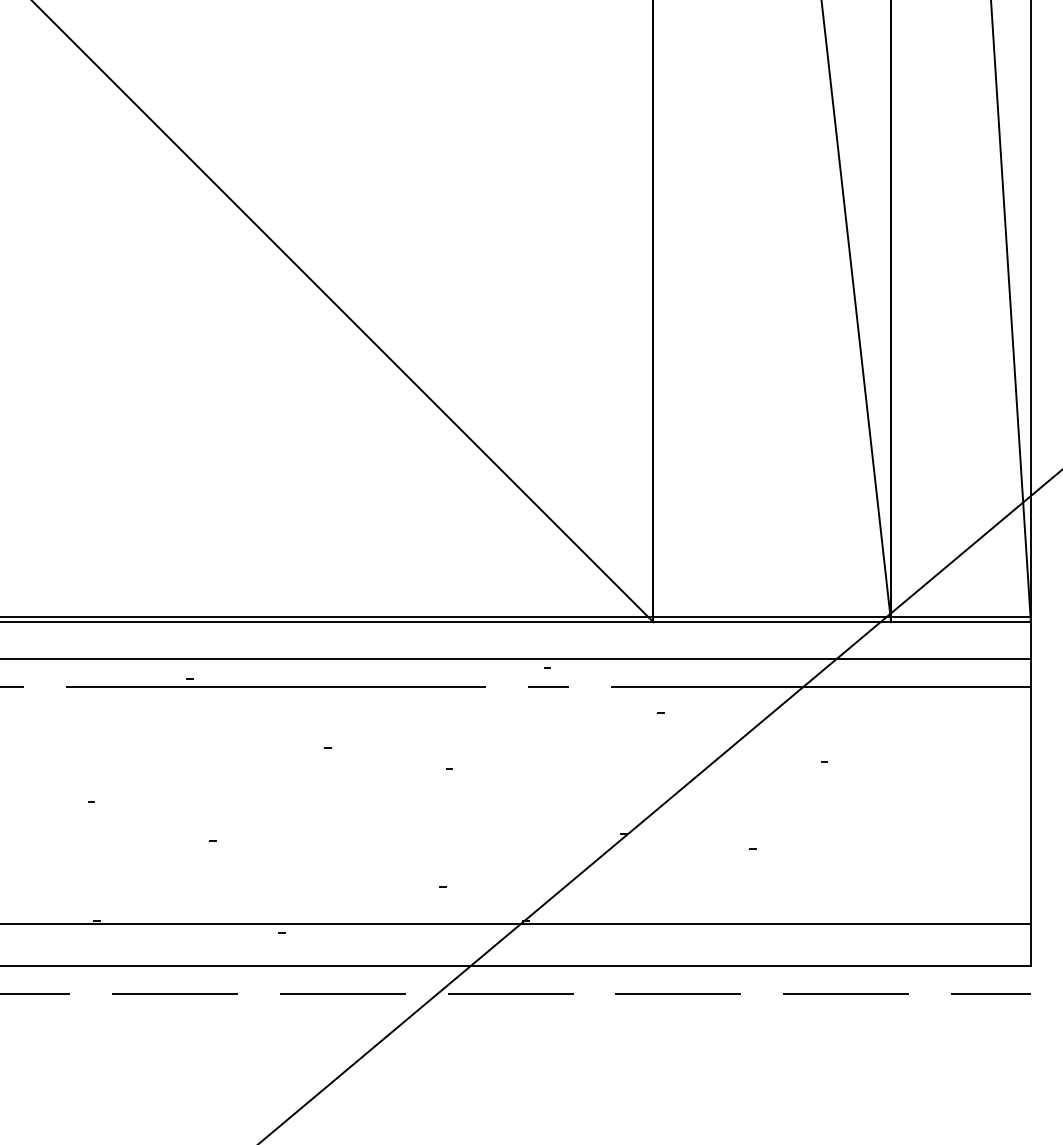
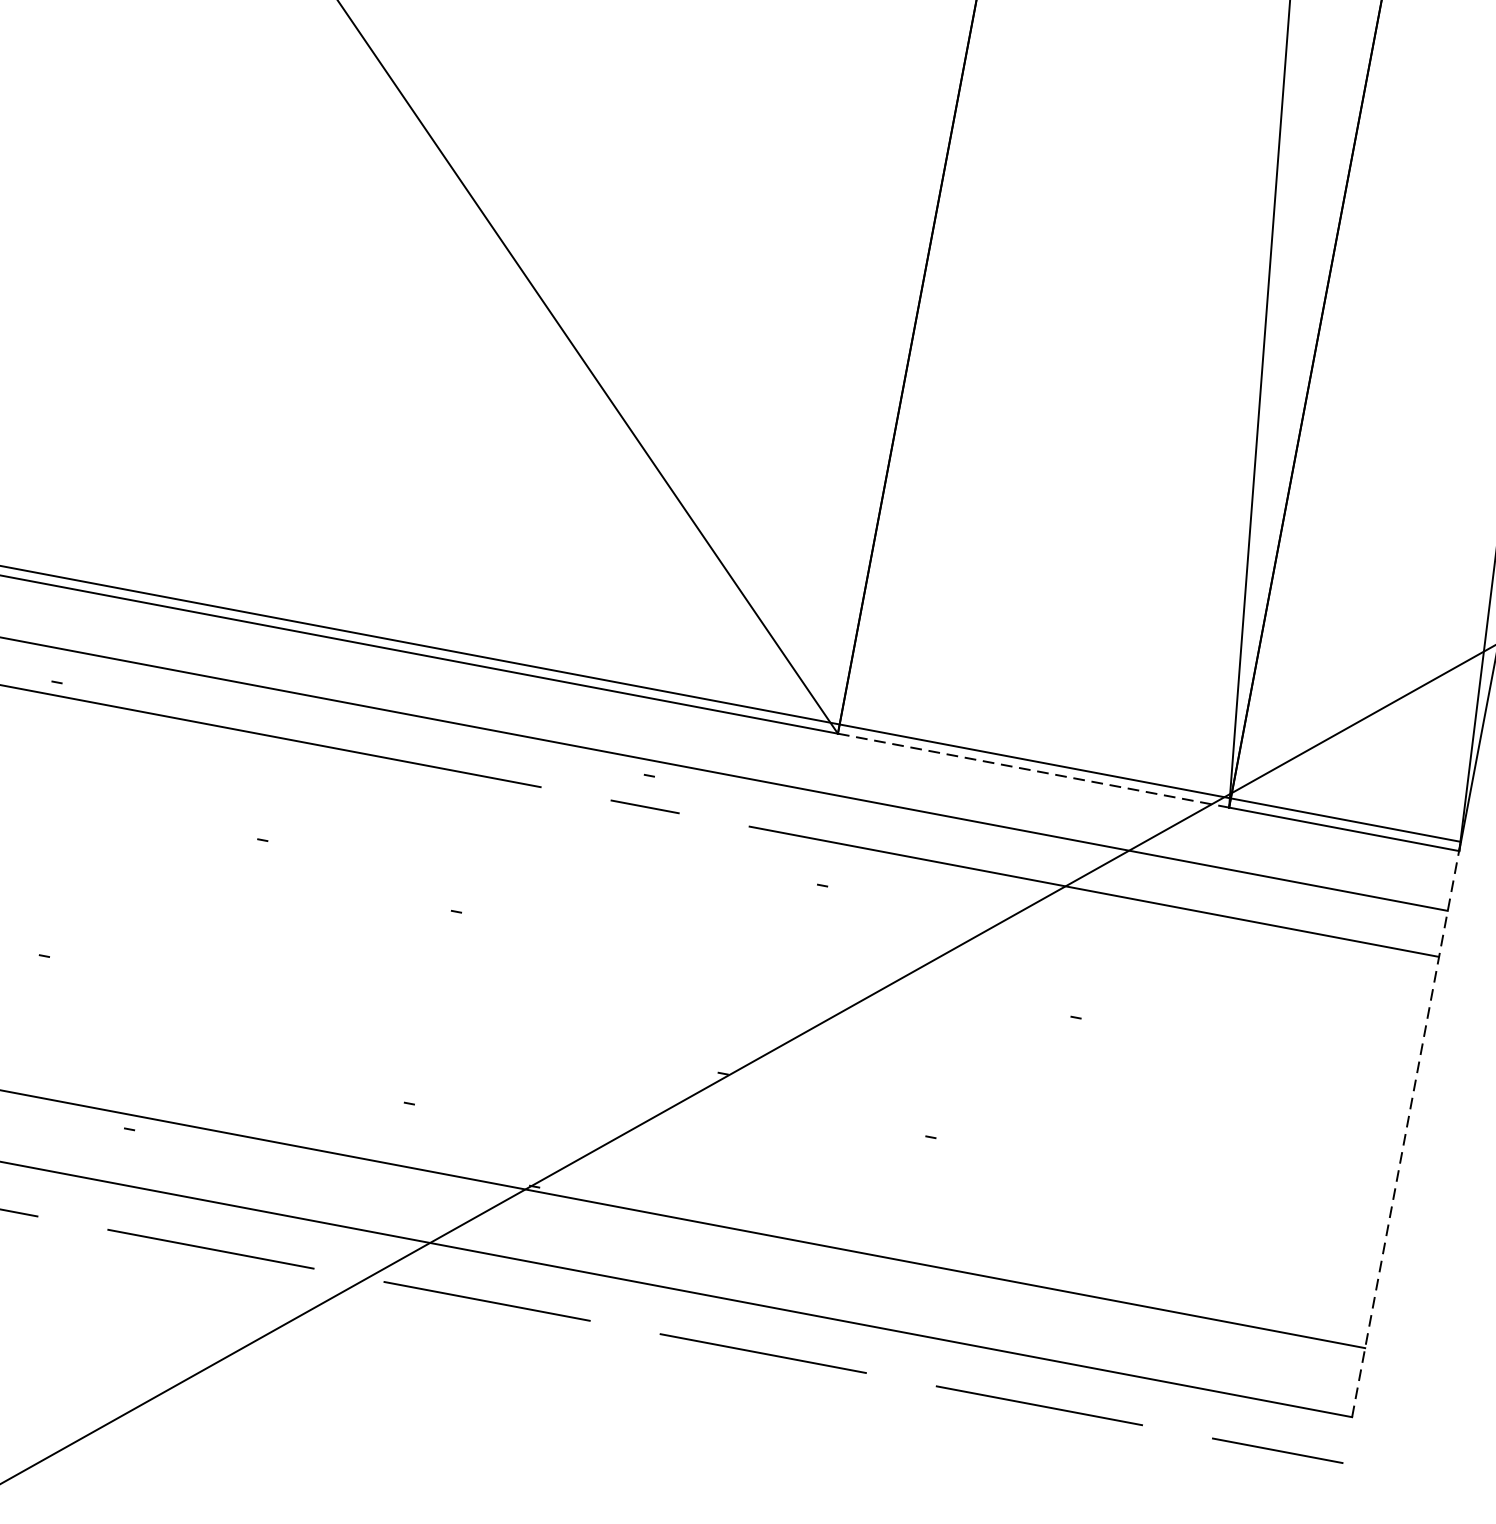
line: (772, 622) -> (1033, 771), solid -> dashed
line: (1030, 791) -> (1406, 1129), solid -> dashed

